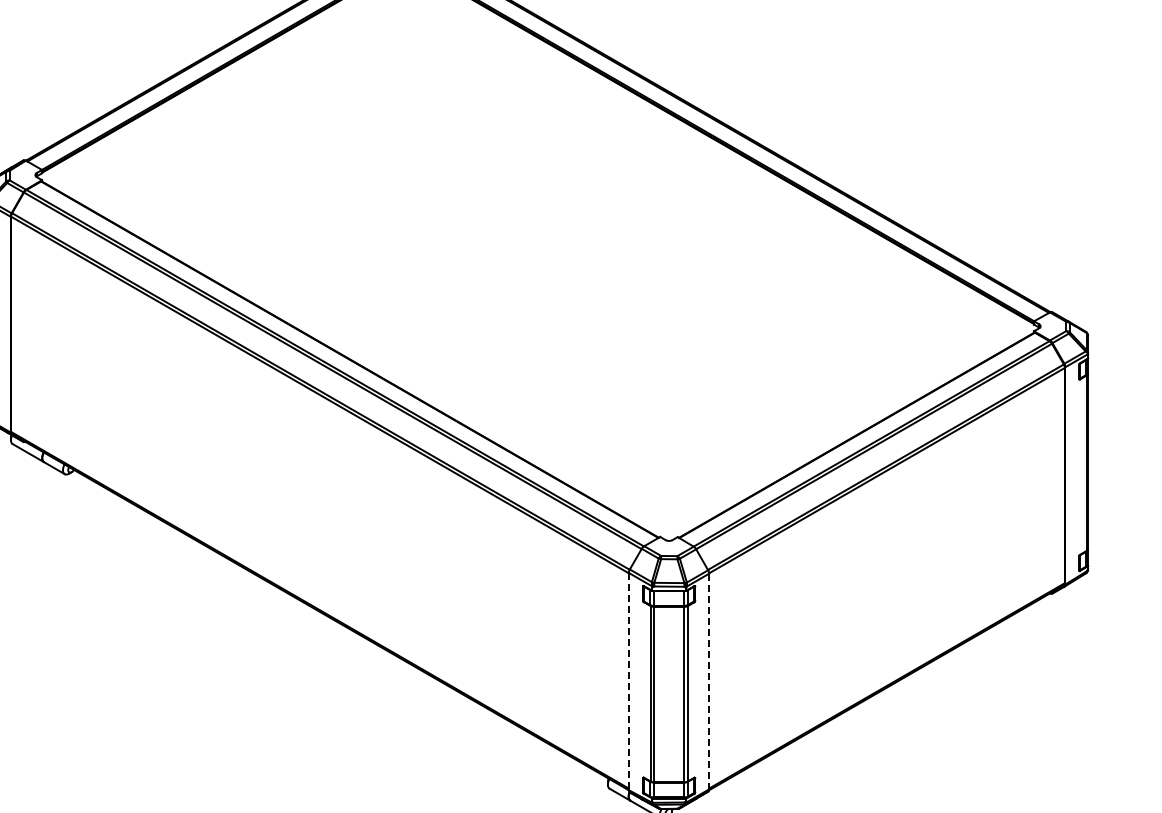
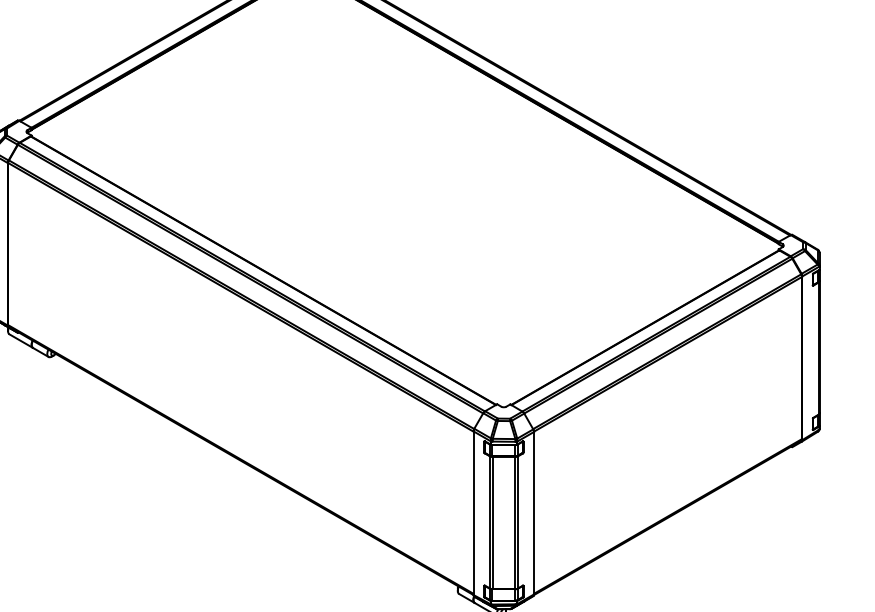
line: (628, 681) -> (473, 513), dashed -> solid
line: (709, 681) -> (534, 513), dashed -> solid

